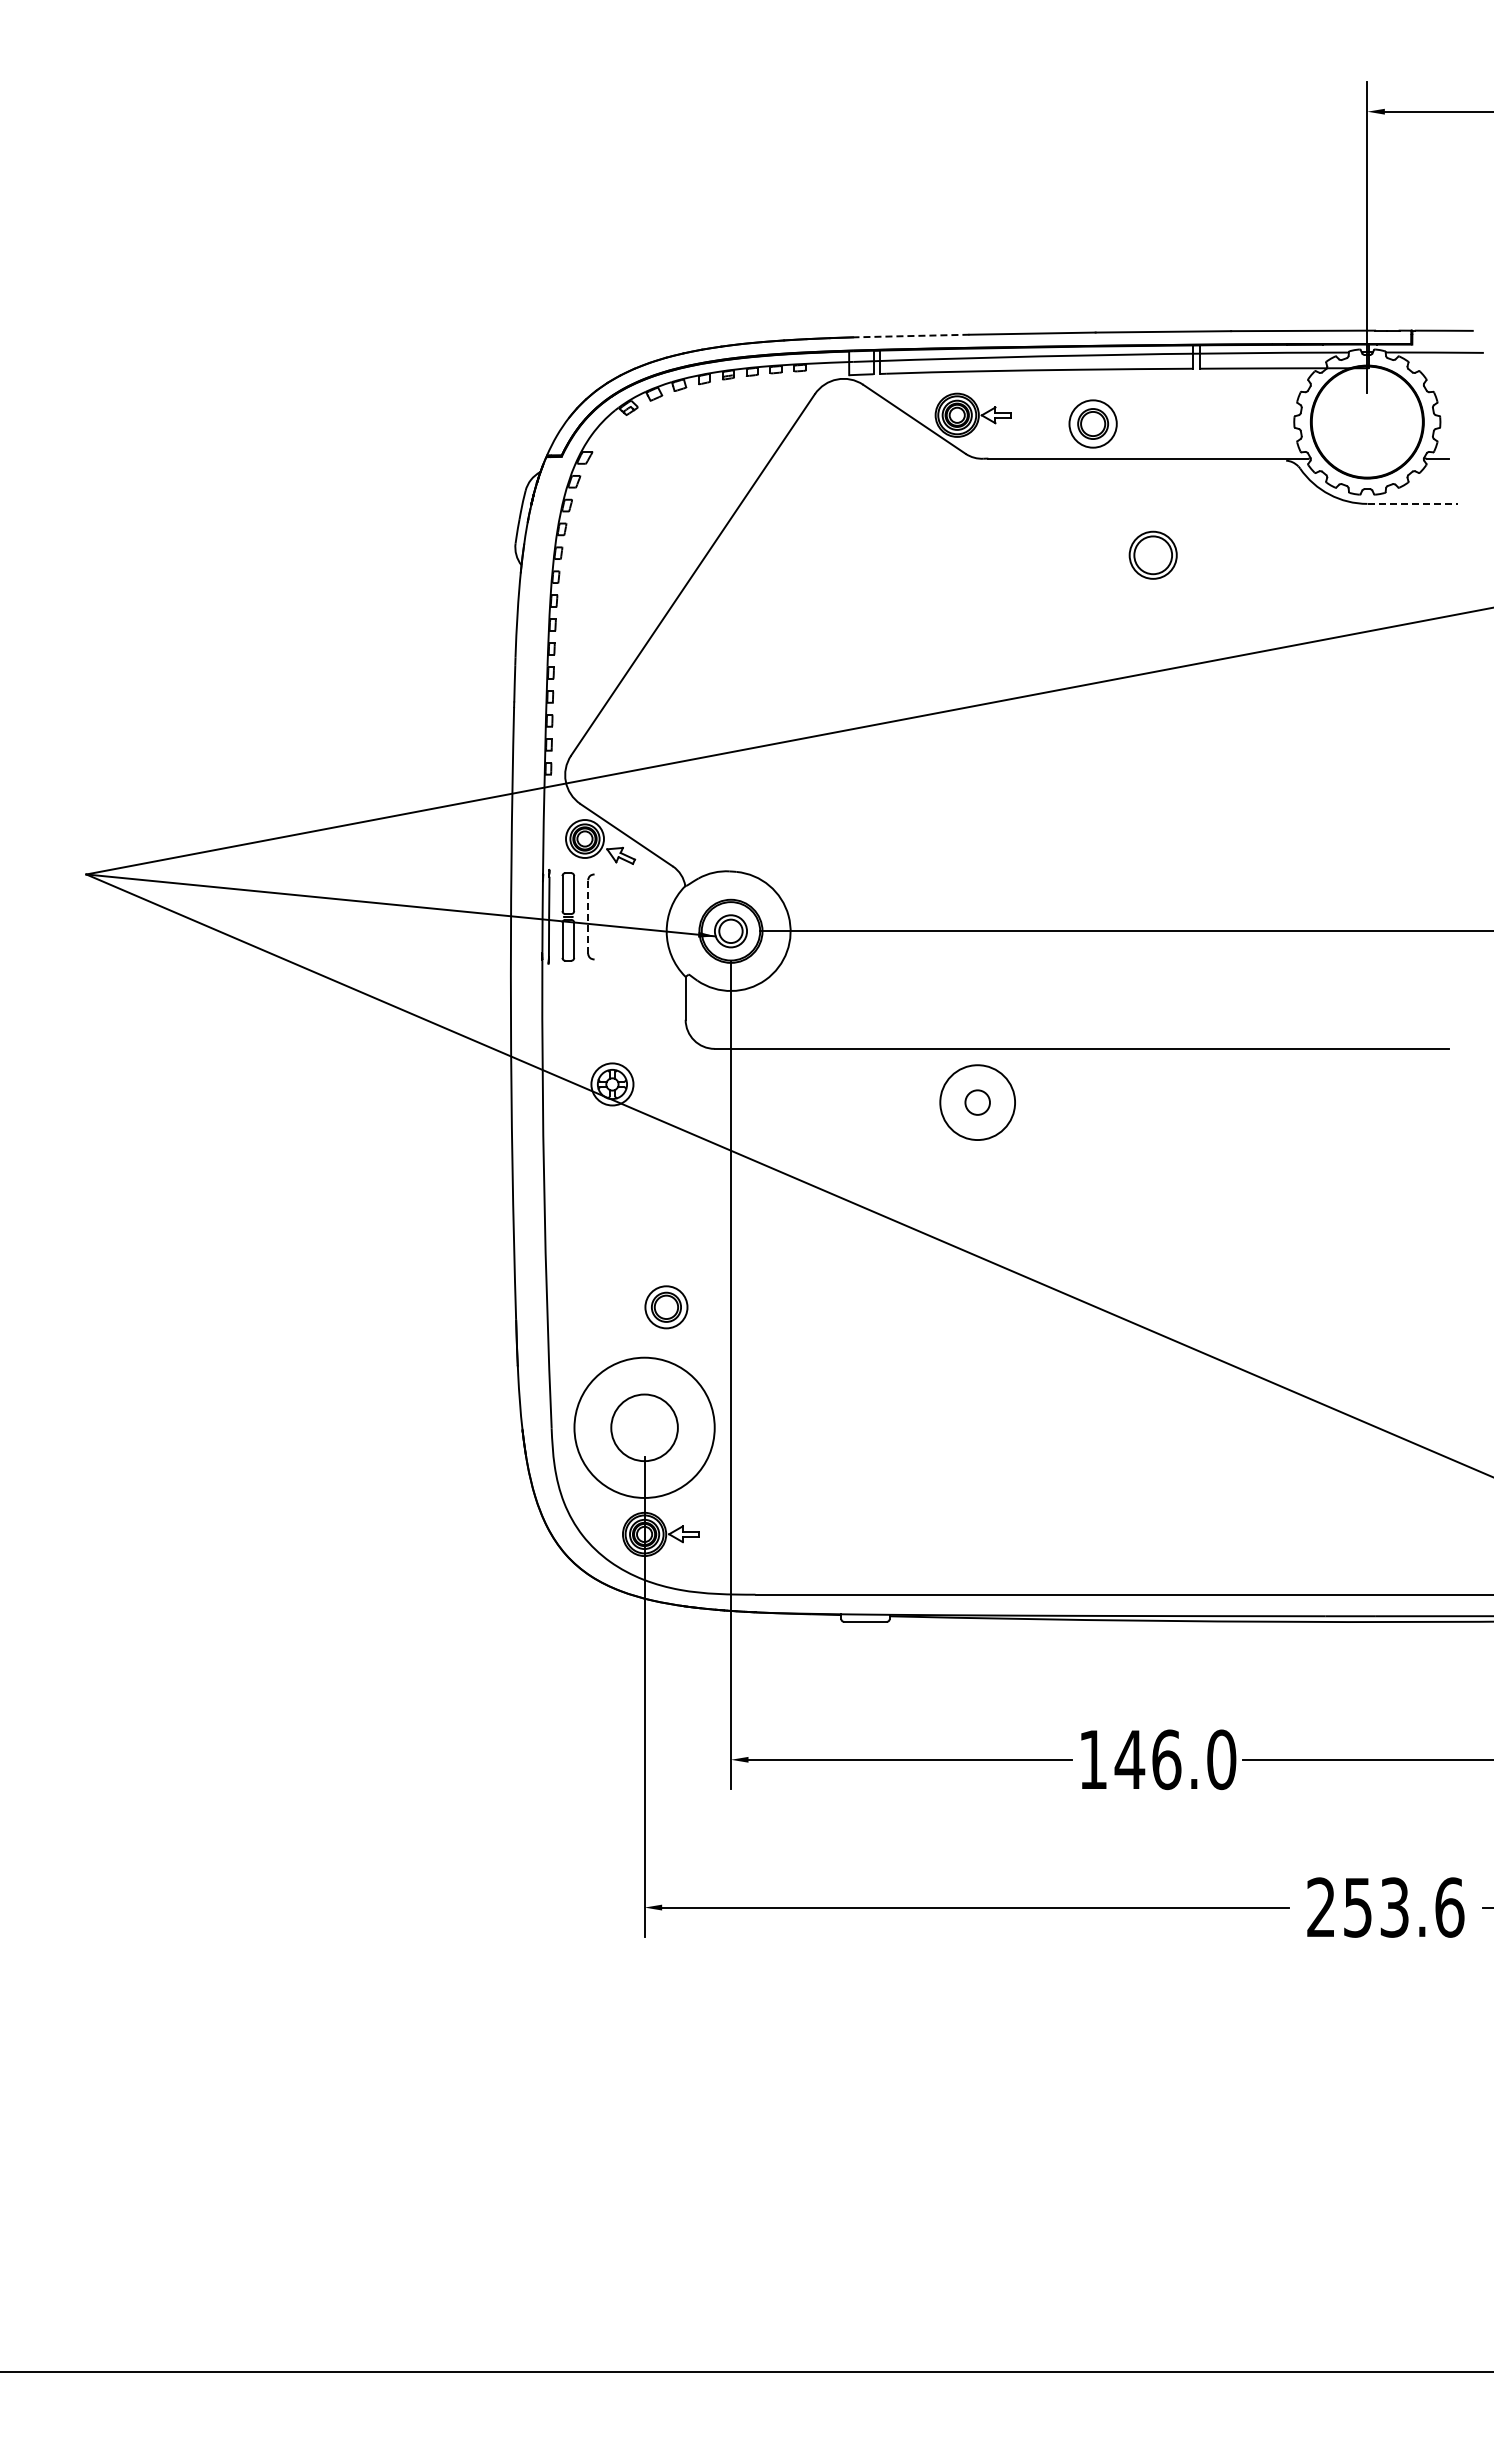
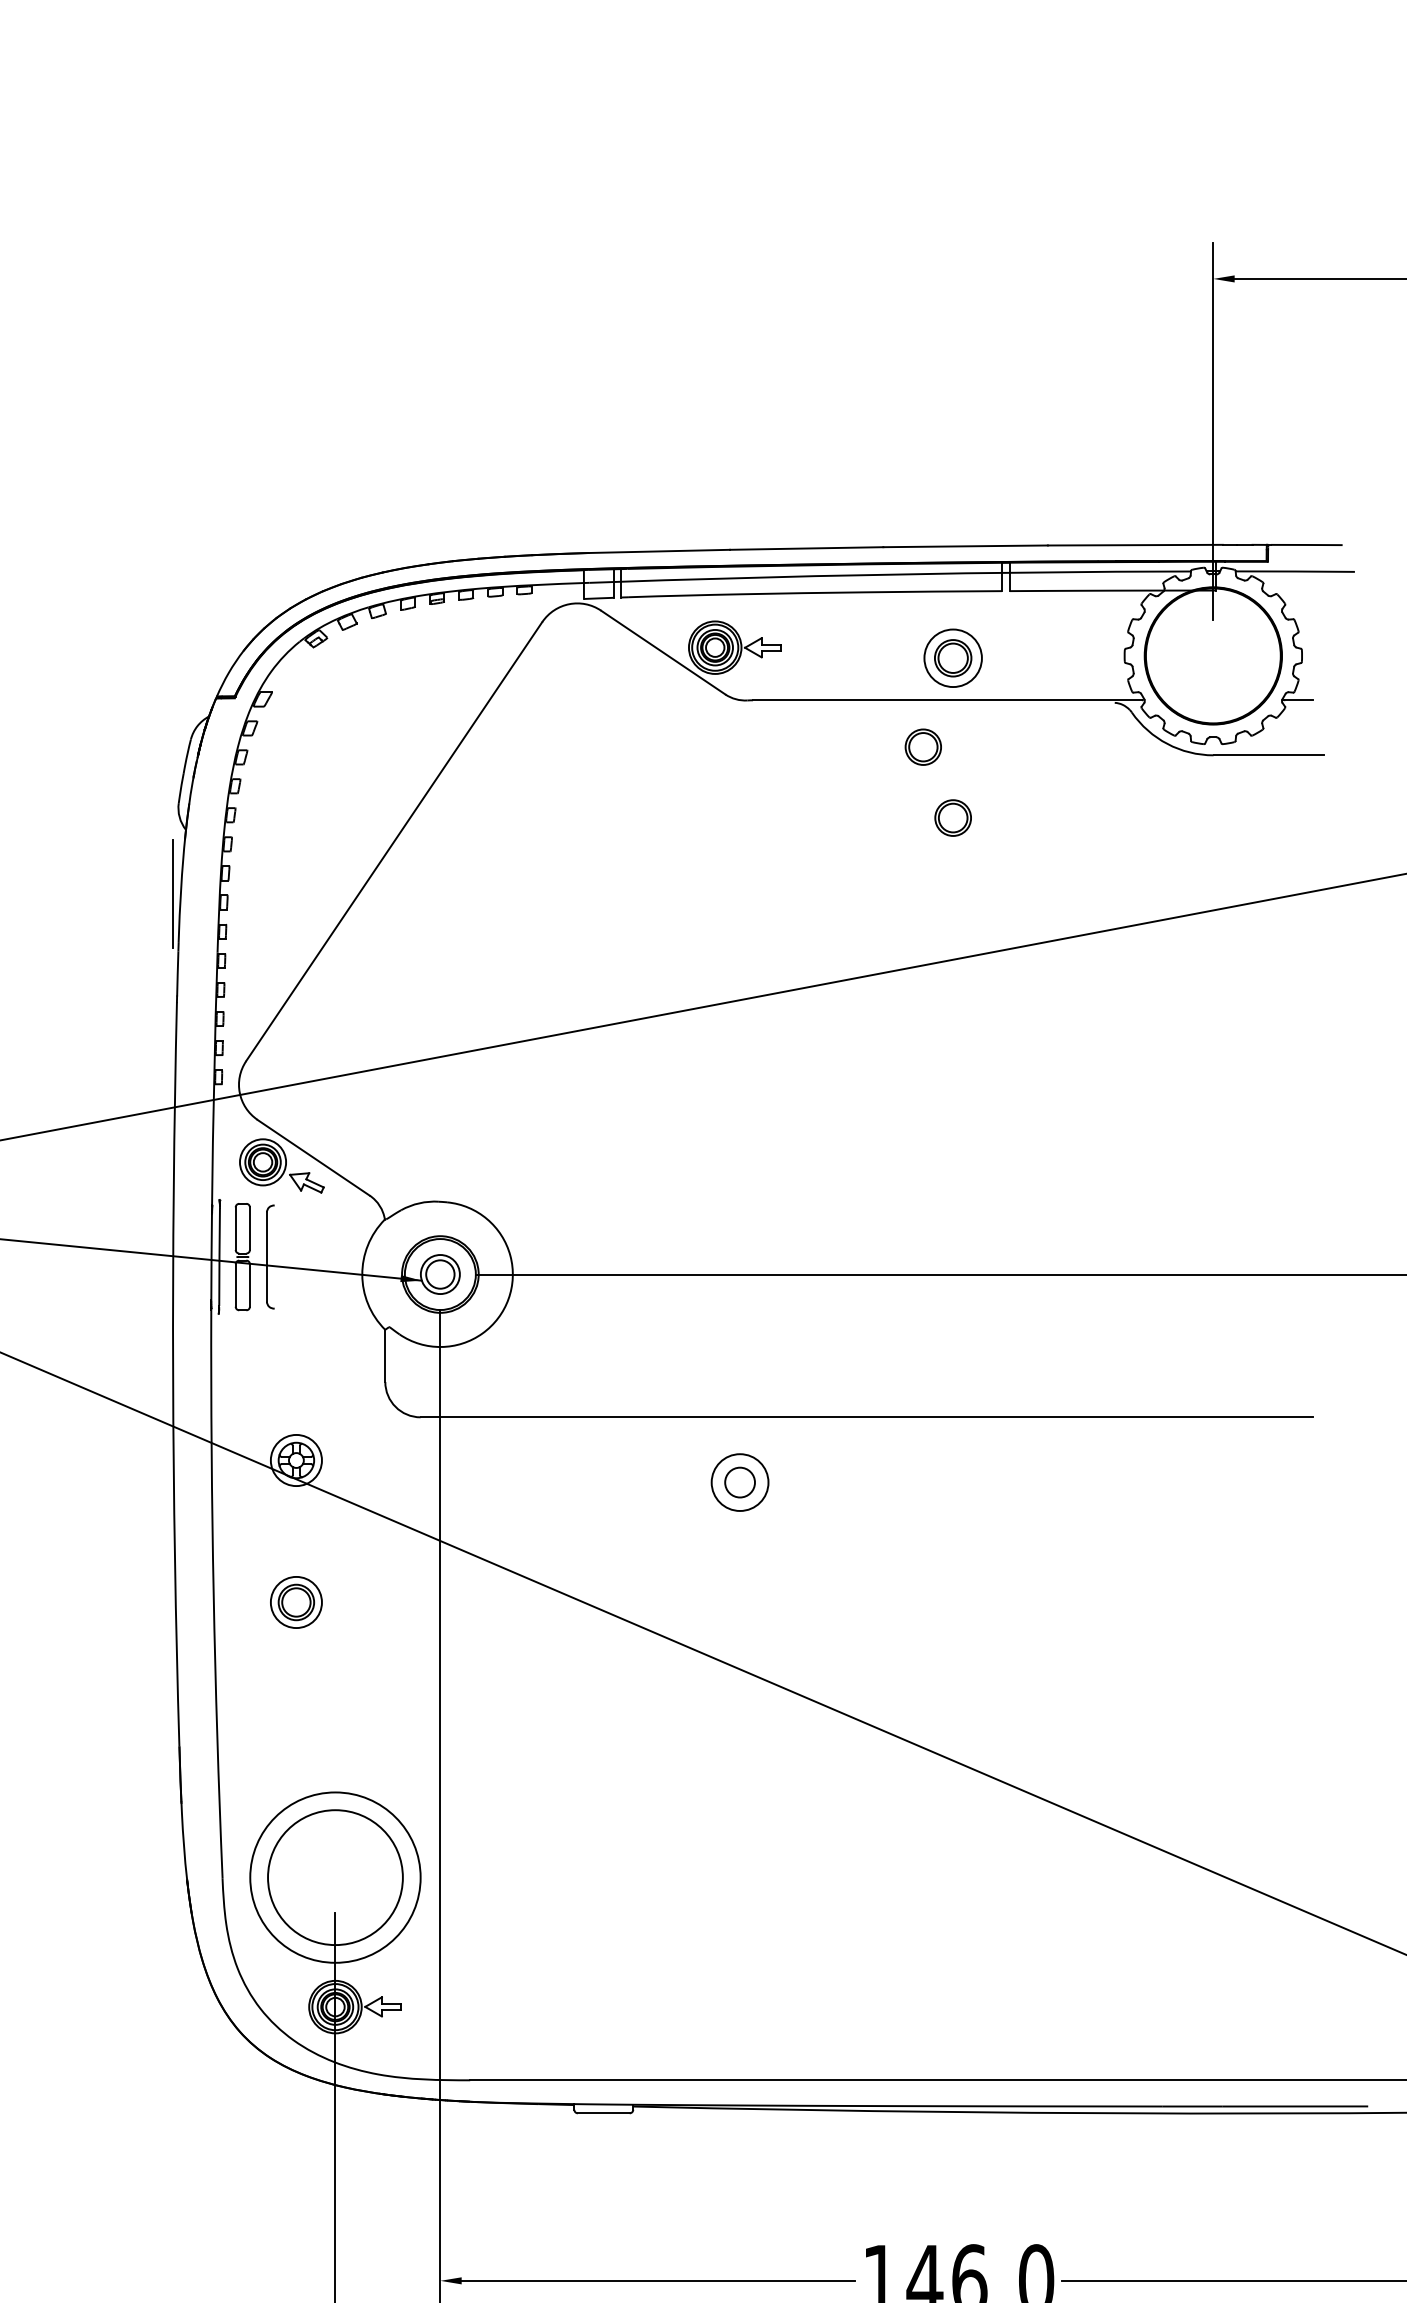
line: (910, 336) -> (658, 551), dashed -> solid
part: (1092, 423) -> (952, 657), moved
part: (1128, 496) -> (923, 746), added
line: (1413, 503) -> (1269, 754), dashed -> solid
part: (1152, 555) -> (952, 817), size x0.62
line: (510, 617) -> (172, 893), added
line: (588, 916) -> (267, 1256), dashed -> solid
circle: (977, 1102) -> (739, 1482), size x0.62
part: (666, 1307) -> (296, 1602), moved
circle: (644, 1427) -> (335, 1877), size x1.67

